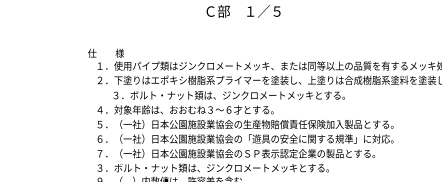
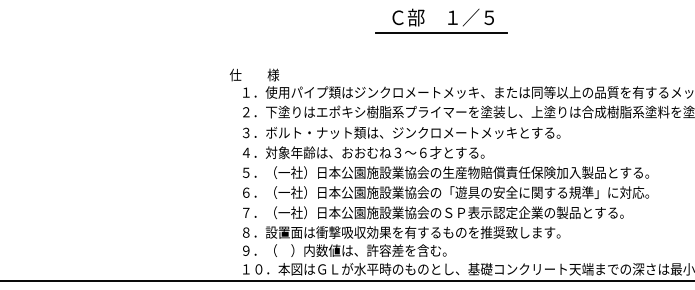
line: (241, 23) -> (440, 33), added
text: (229, 95) -> (401, 132), moved
text: (211, 168) -> (399, 232), ３．ボルト・ナット類は、ジンクロメートメッキとする。 -> ８．設置面は衝撃吸収効果を有するものを推奨致します。

